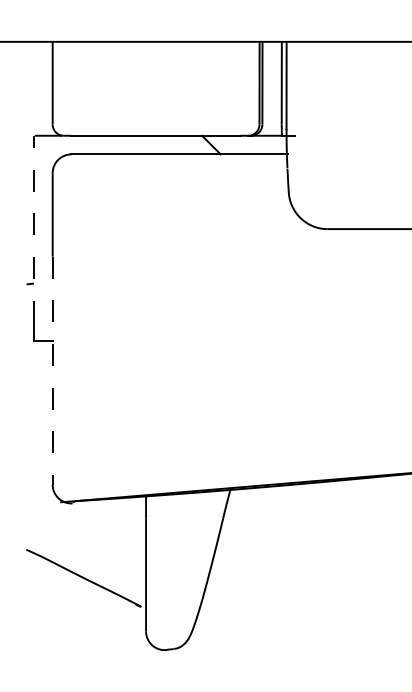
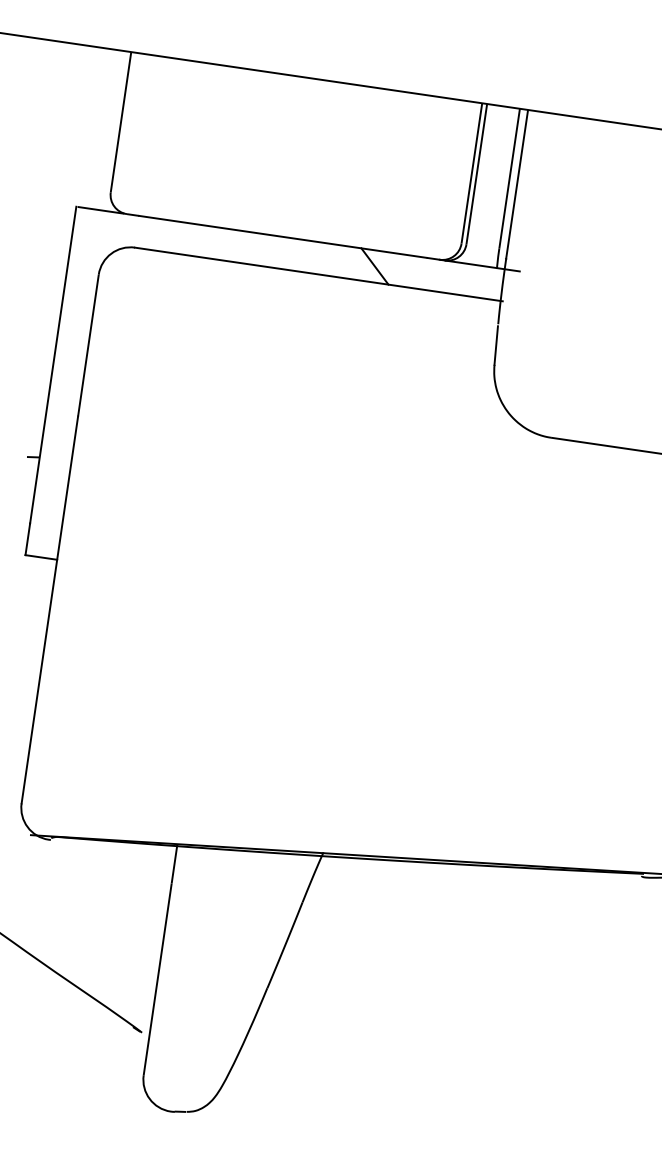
line: (34, 228) -> (54, 364), dashed -> solid
line: (52, 371) -> (49, 611), dashed -> solid

